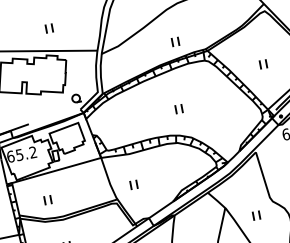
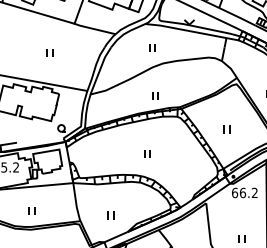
part: (48, 27) -> (49, 52), moved
part: (133, 185) -> (110, 215), moved
part: (47, 200) -> (31, 210), moved

